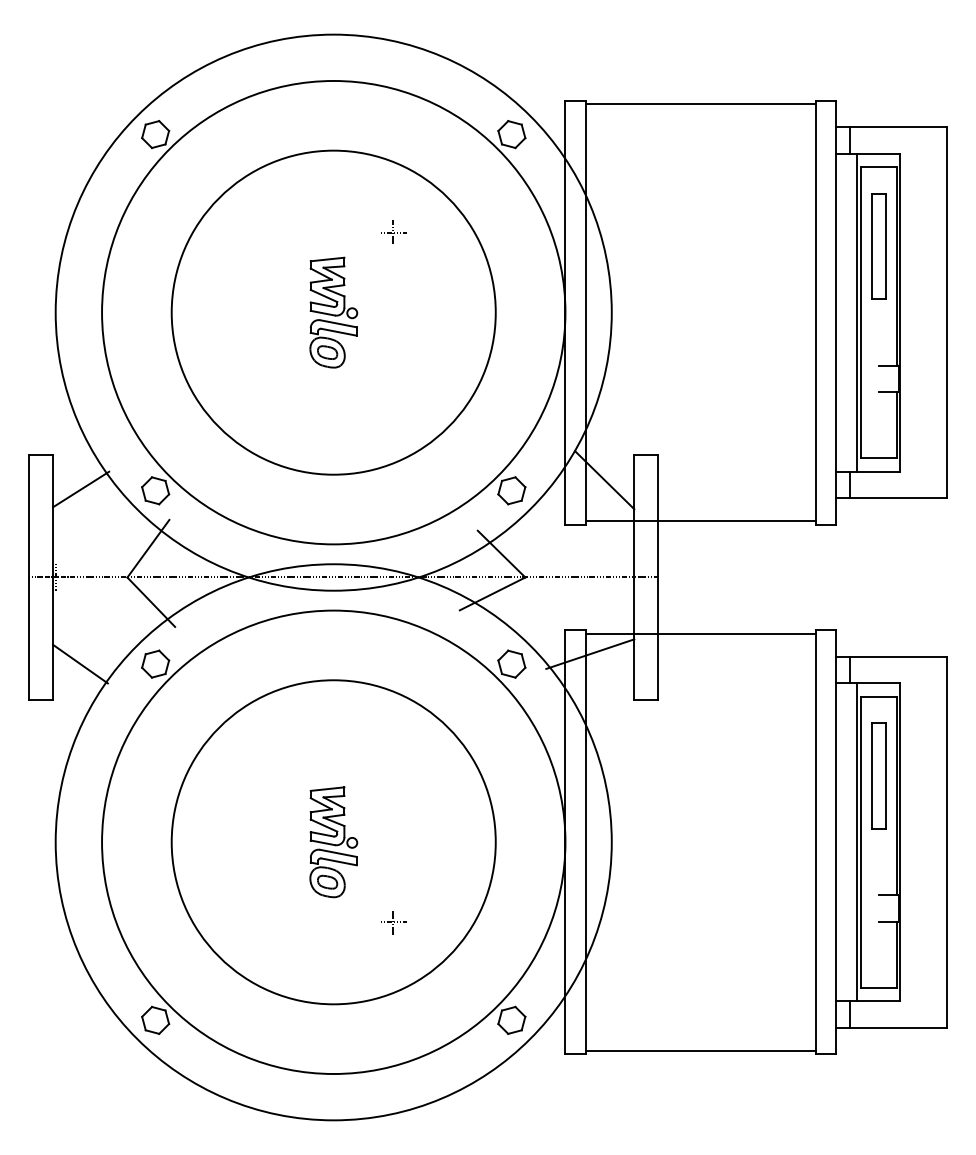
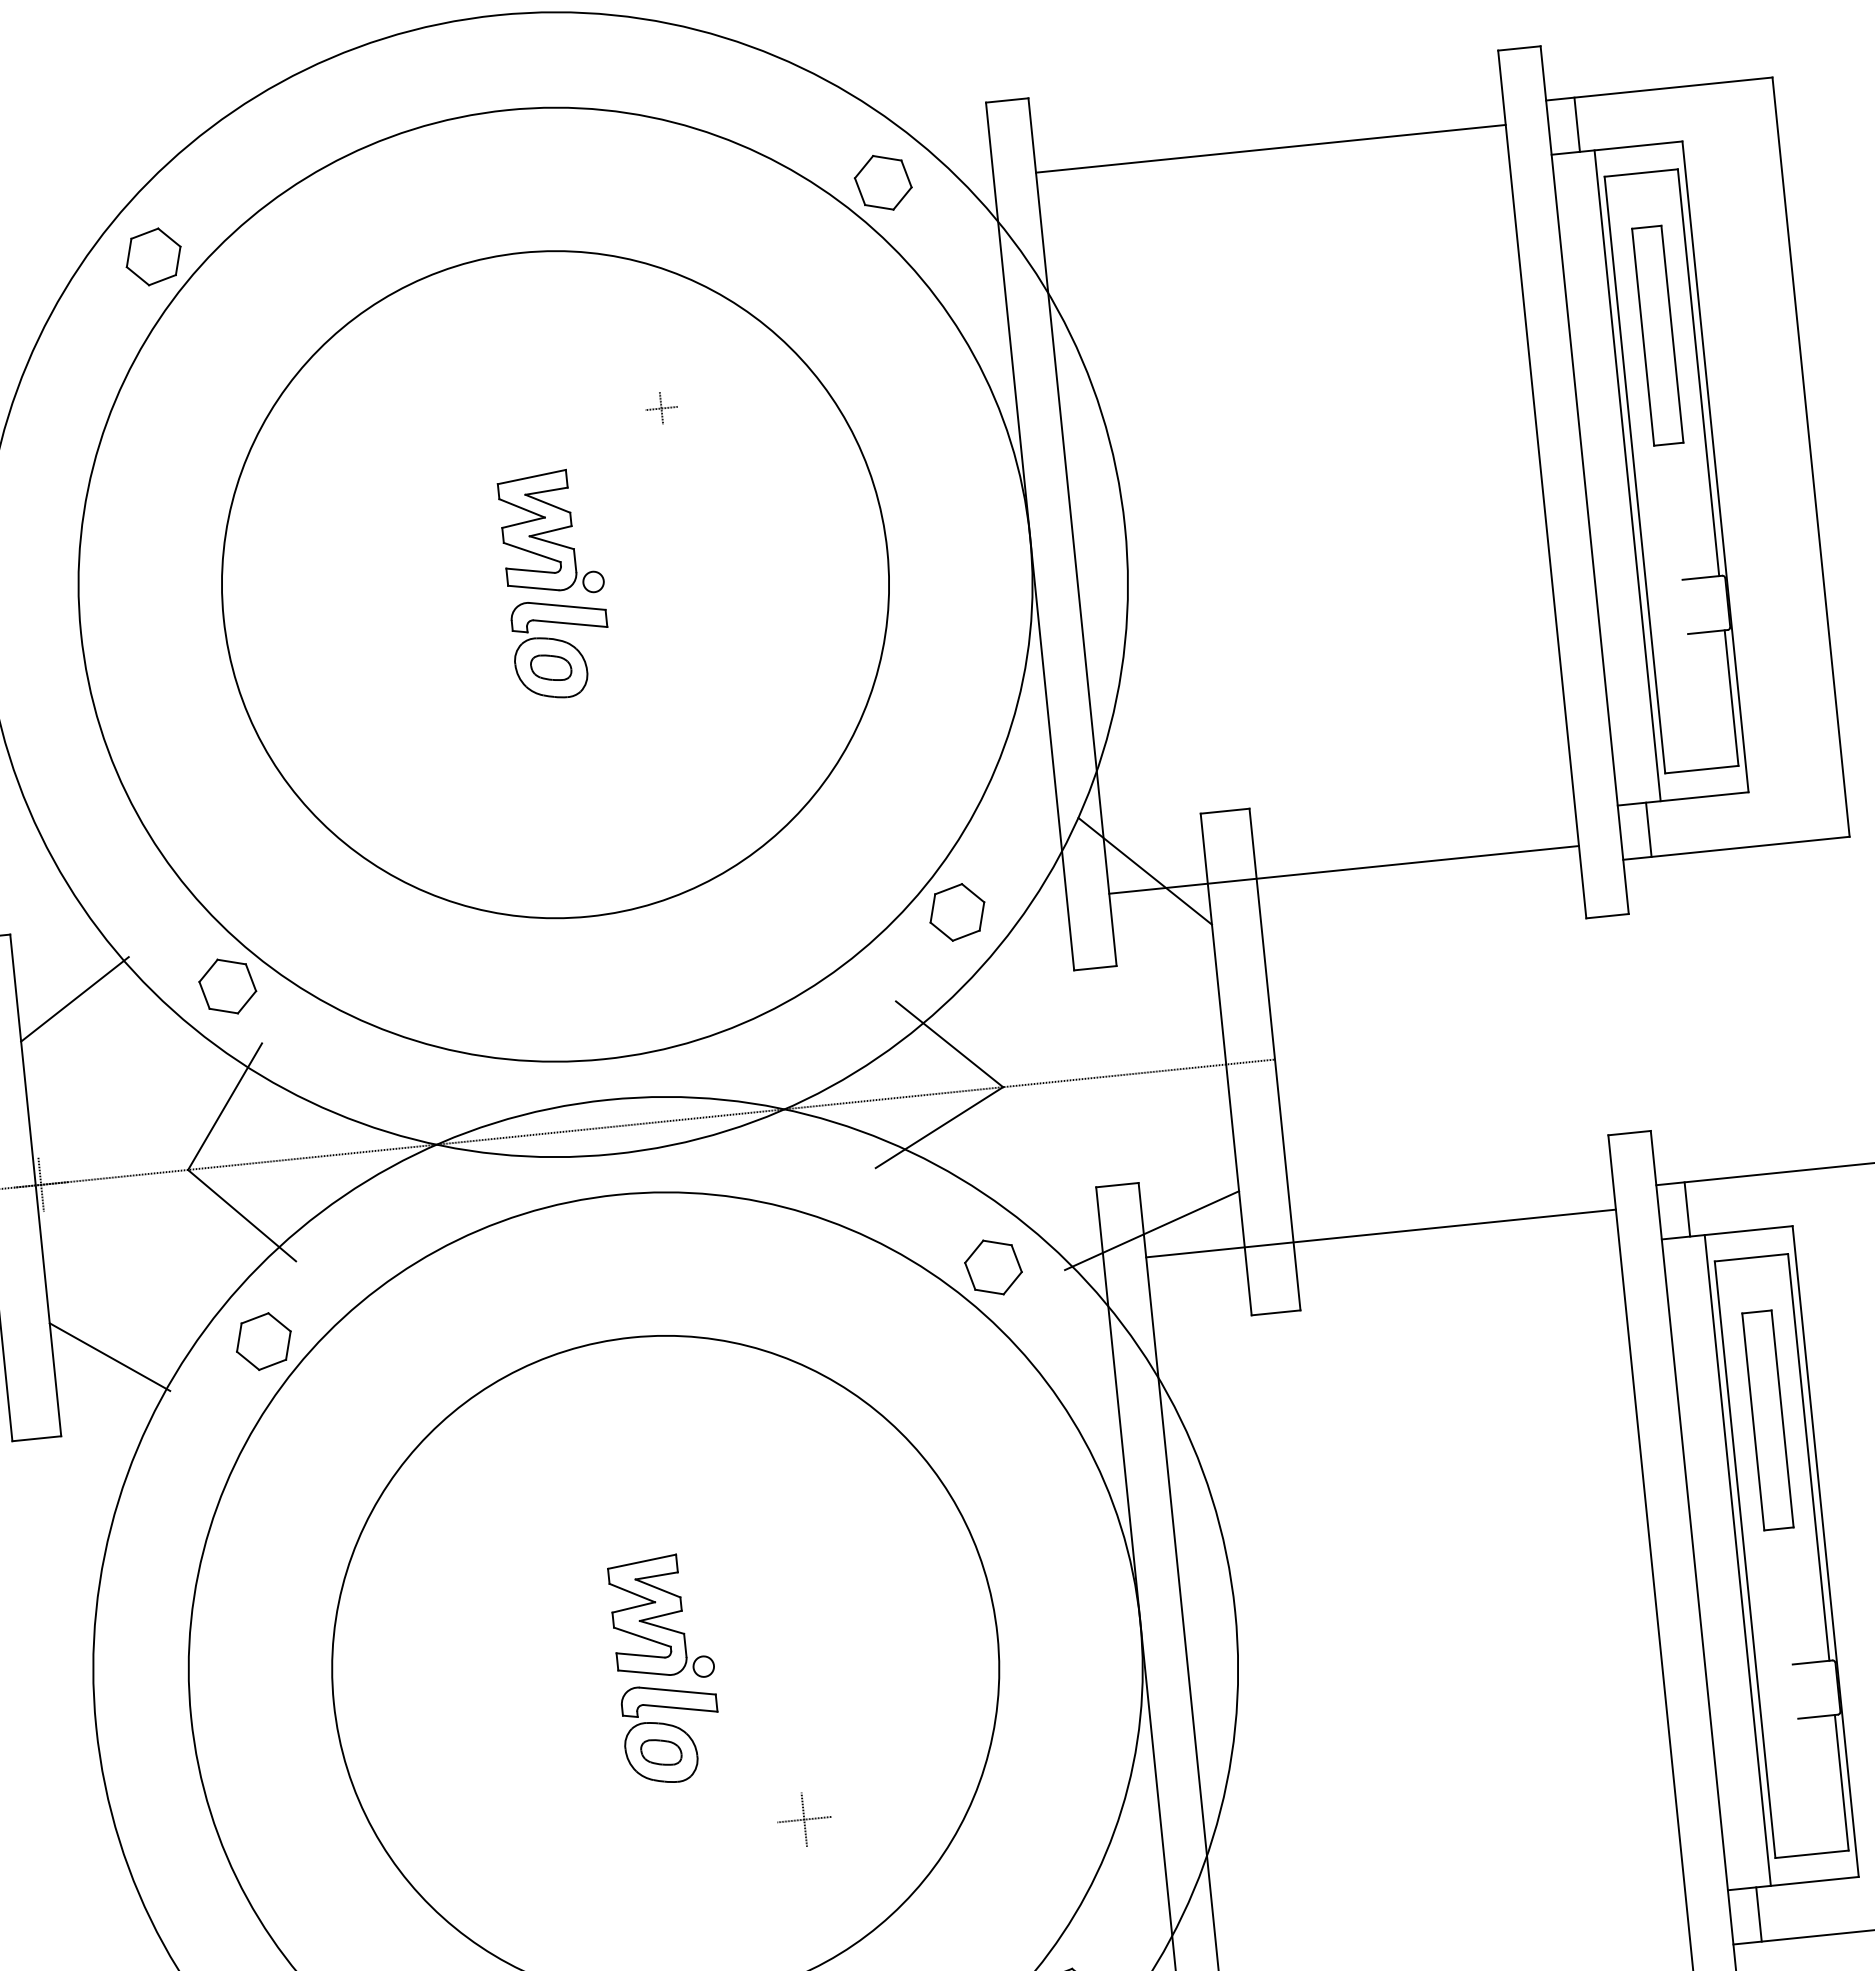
line: (700, 104) -> (1270, 149), moved
part: (393, 231) -> (661, 405), size x0.6
line: (700, 521) -> (1343, 870), moved
line: (700, 633) -> (1380, 1233), moved

